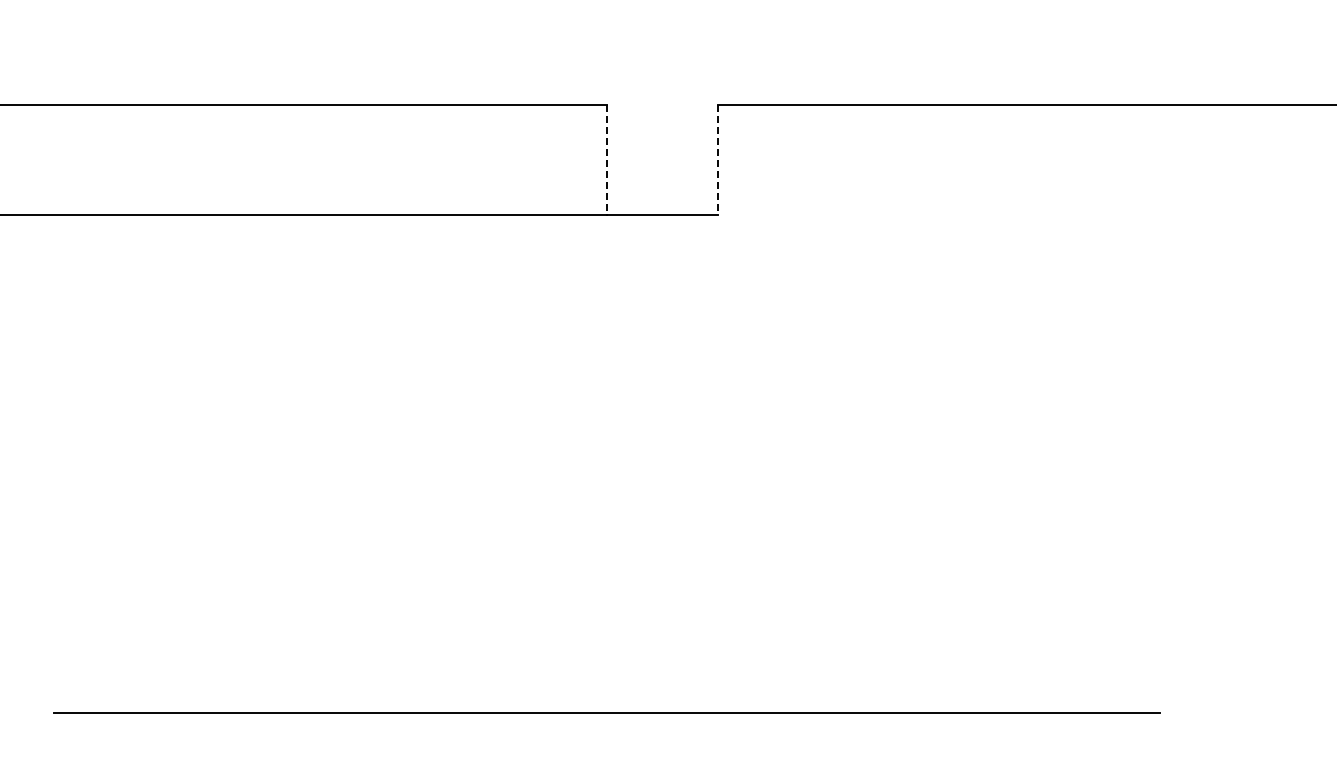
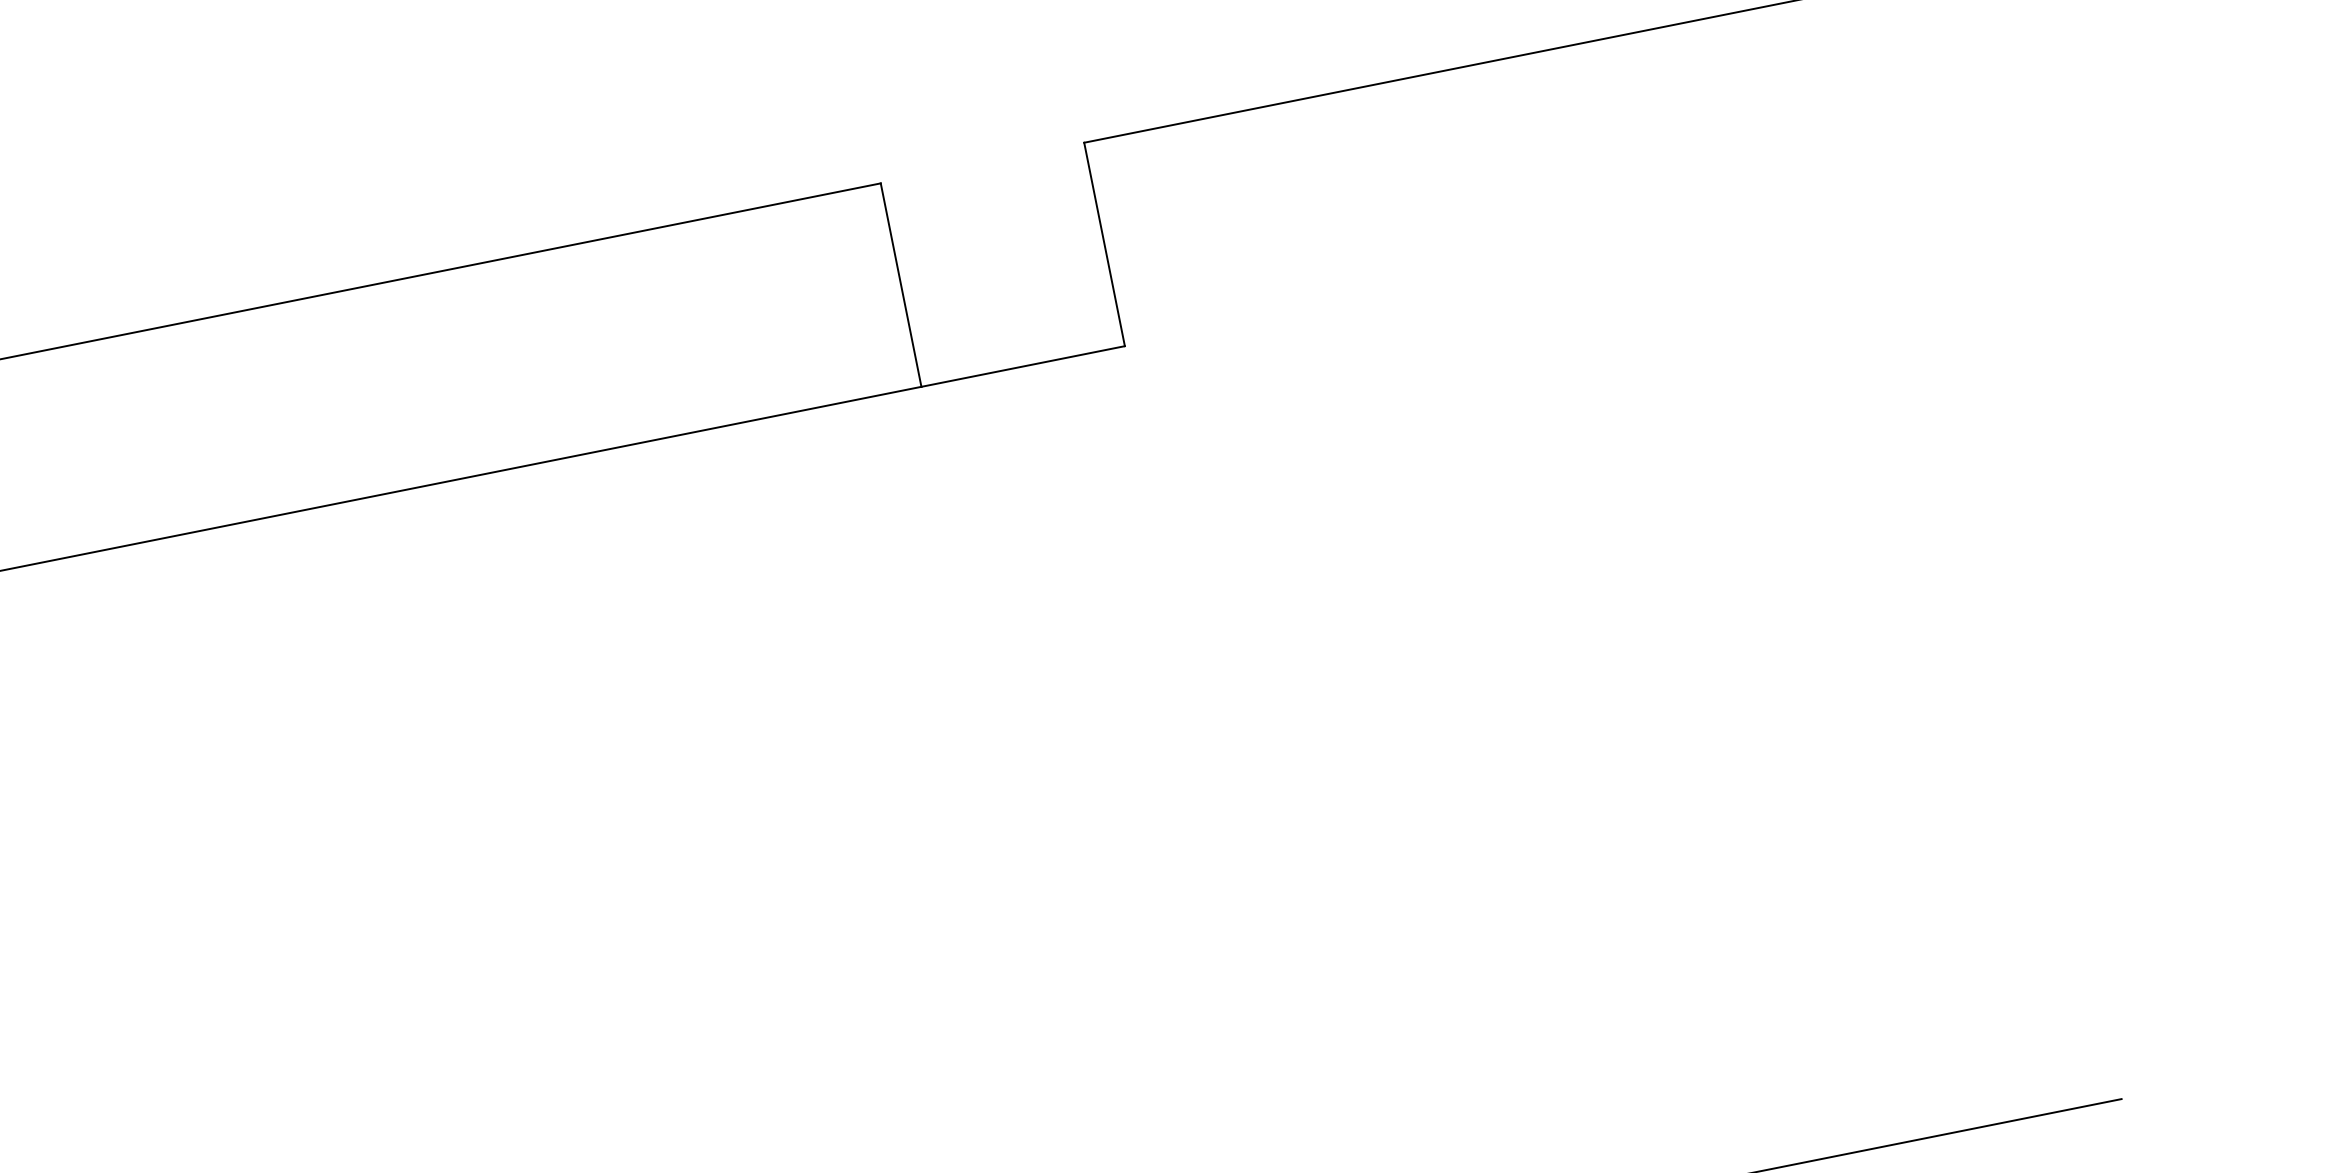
line: (606, 160) -> (900, 286), dashed -> solid
line: (717, 160) -> (1104, 245), dashed -> solid

